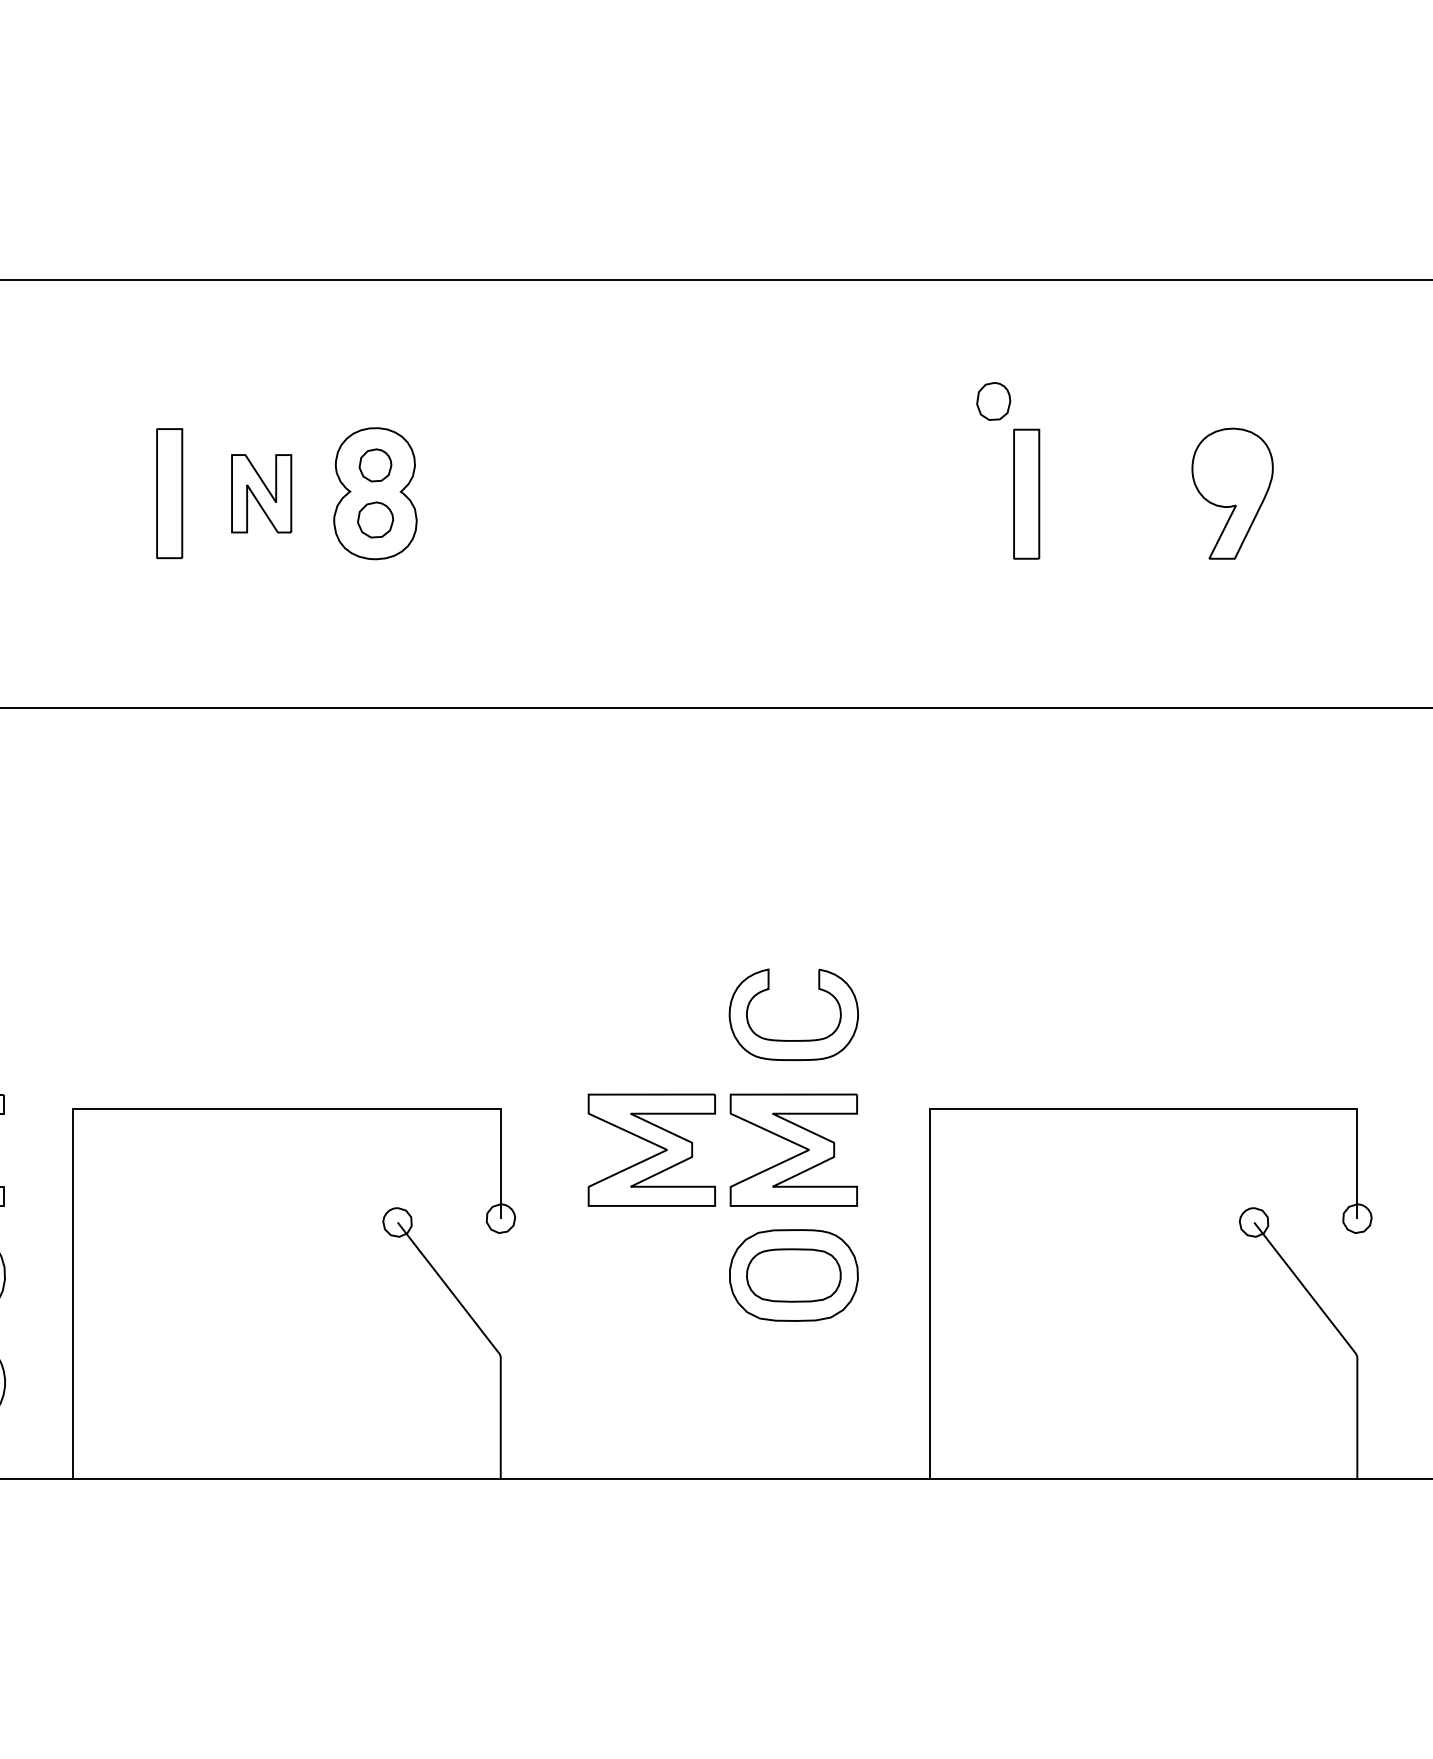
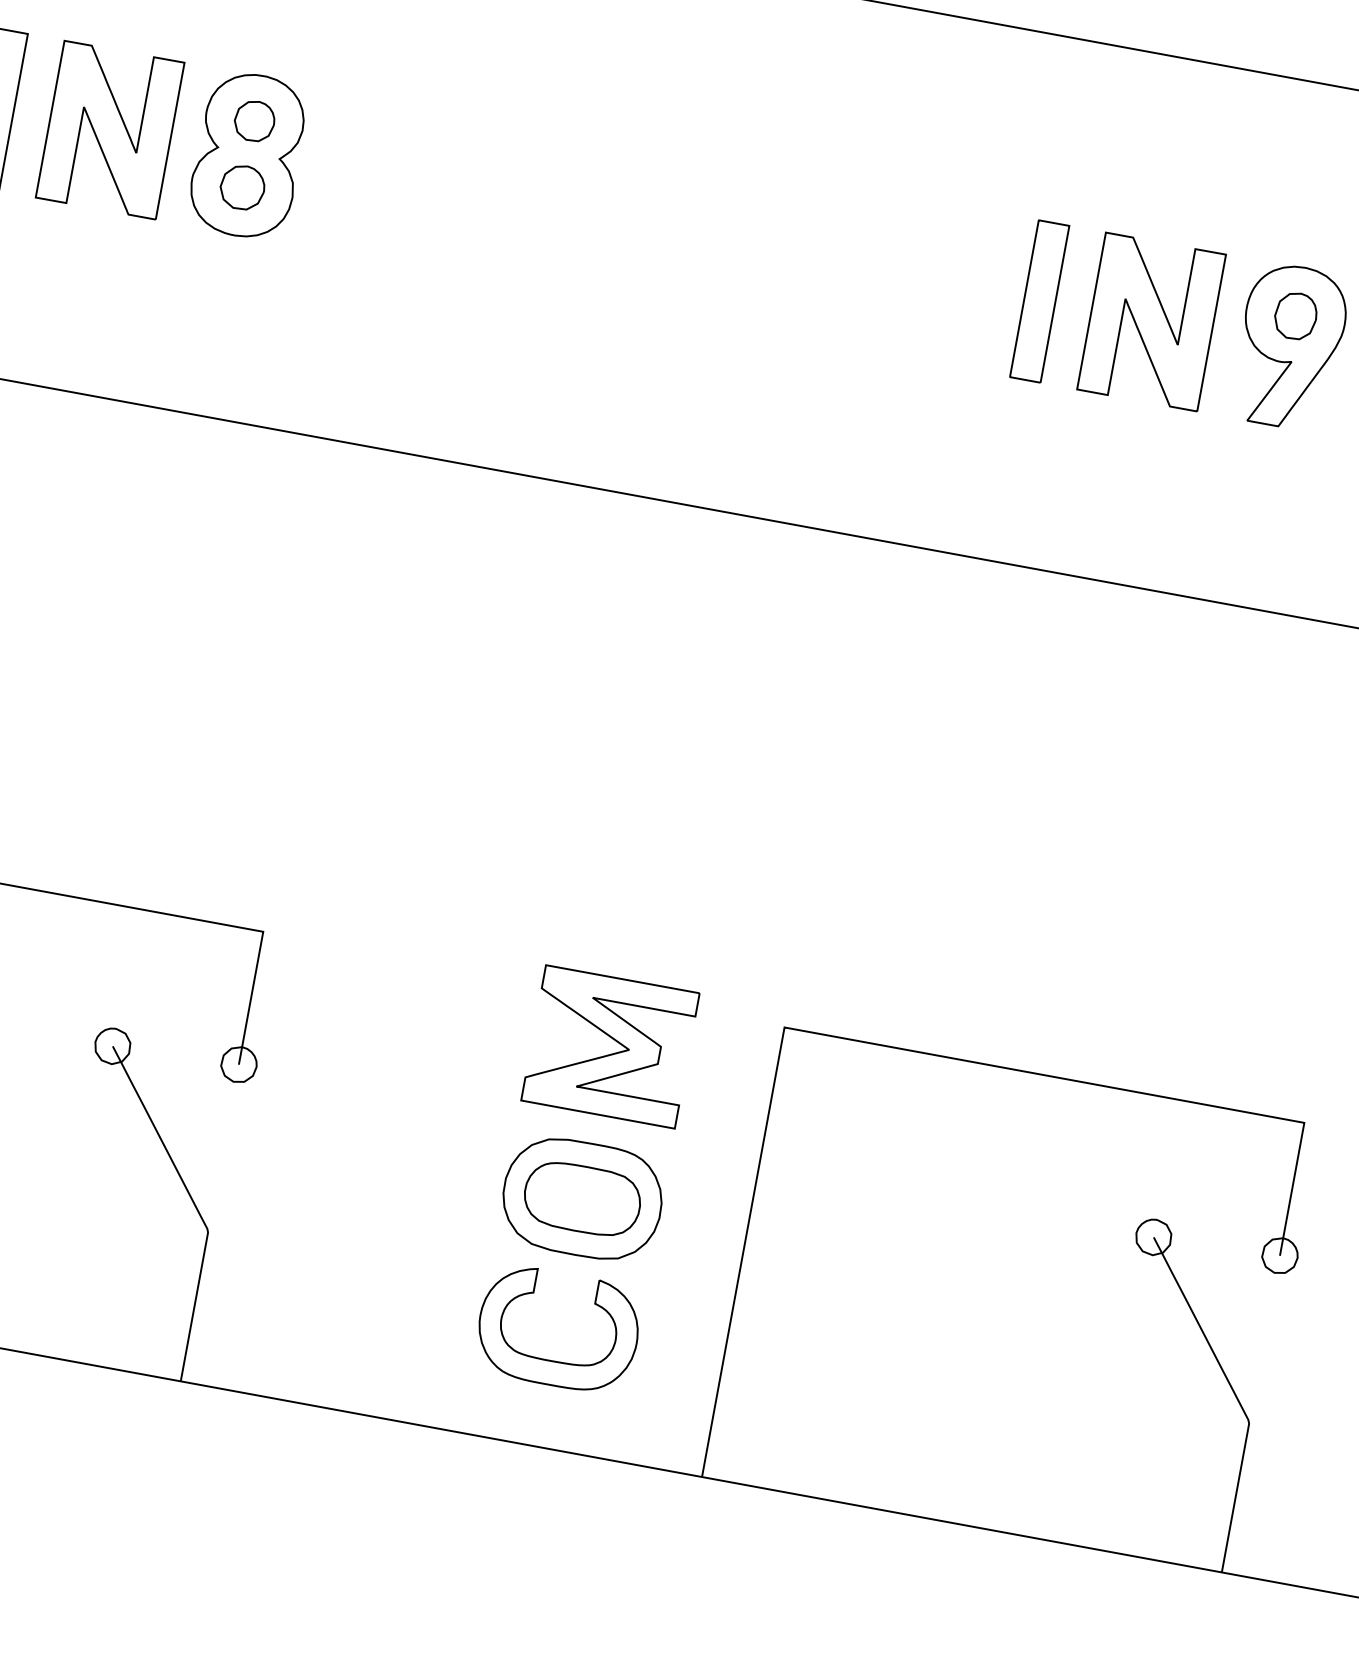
part: (993, 401) -> (1295, 316), moved
part: (261, 493) -> (109, 129), size x1.67
part: (1118, 493) -> (1151, 321), added
part: (793, 1040) -> (552, 1360), moved
part: (651, 1149) -> (437, 1014), removed

